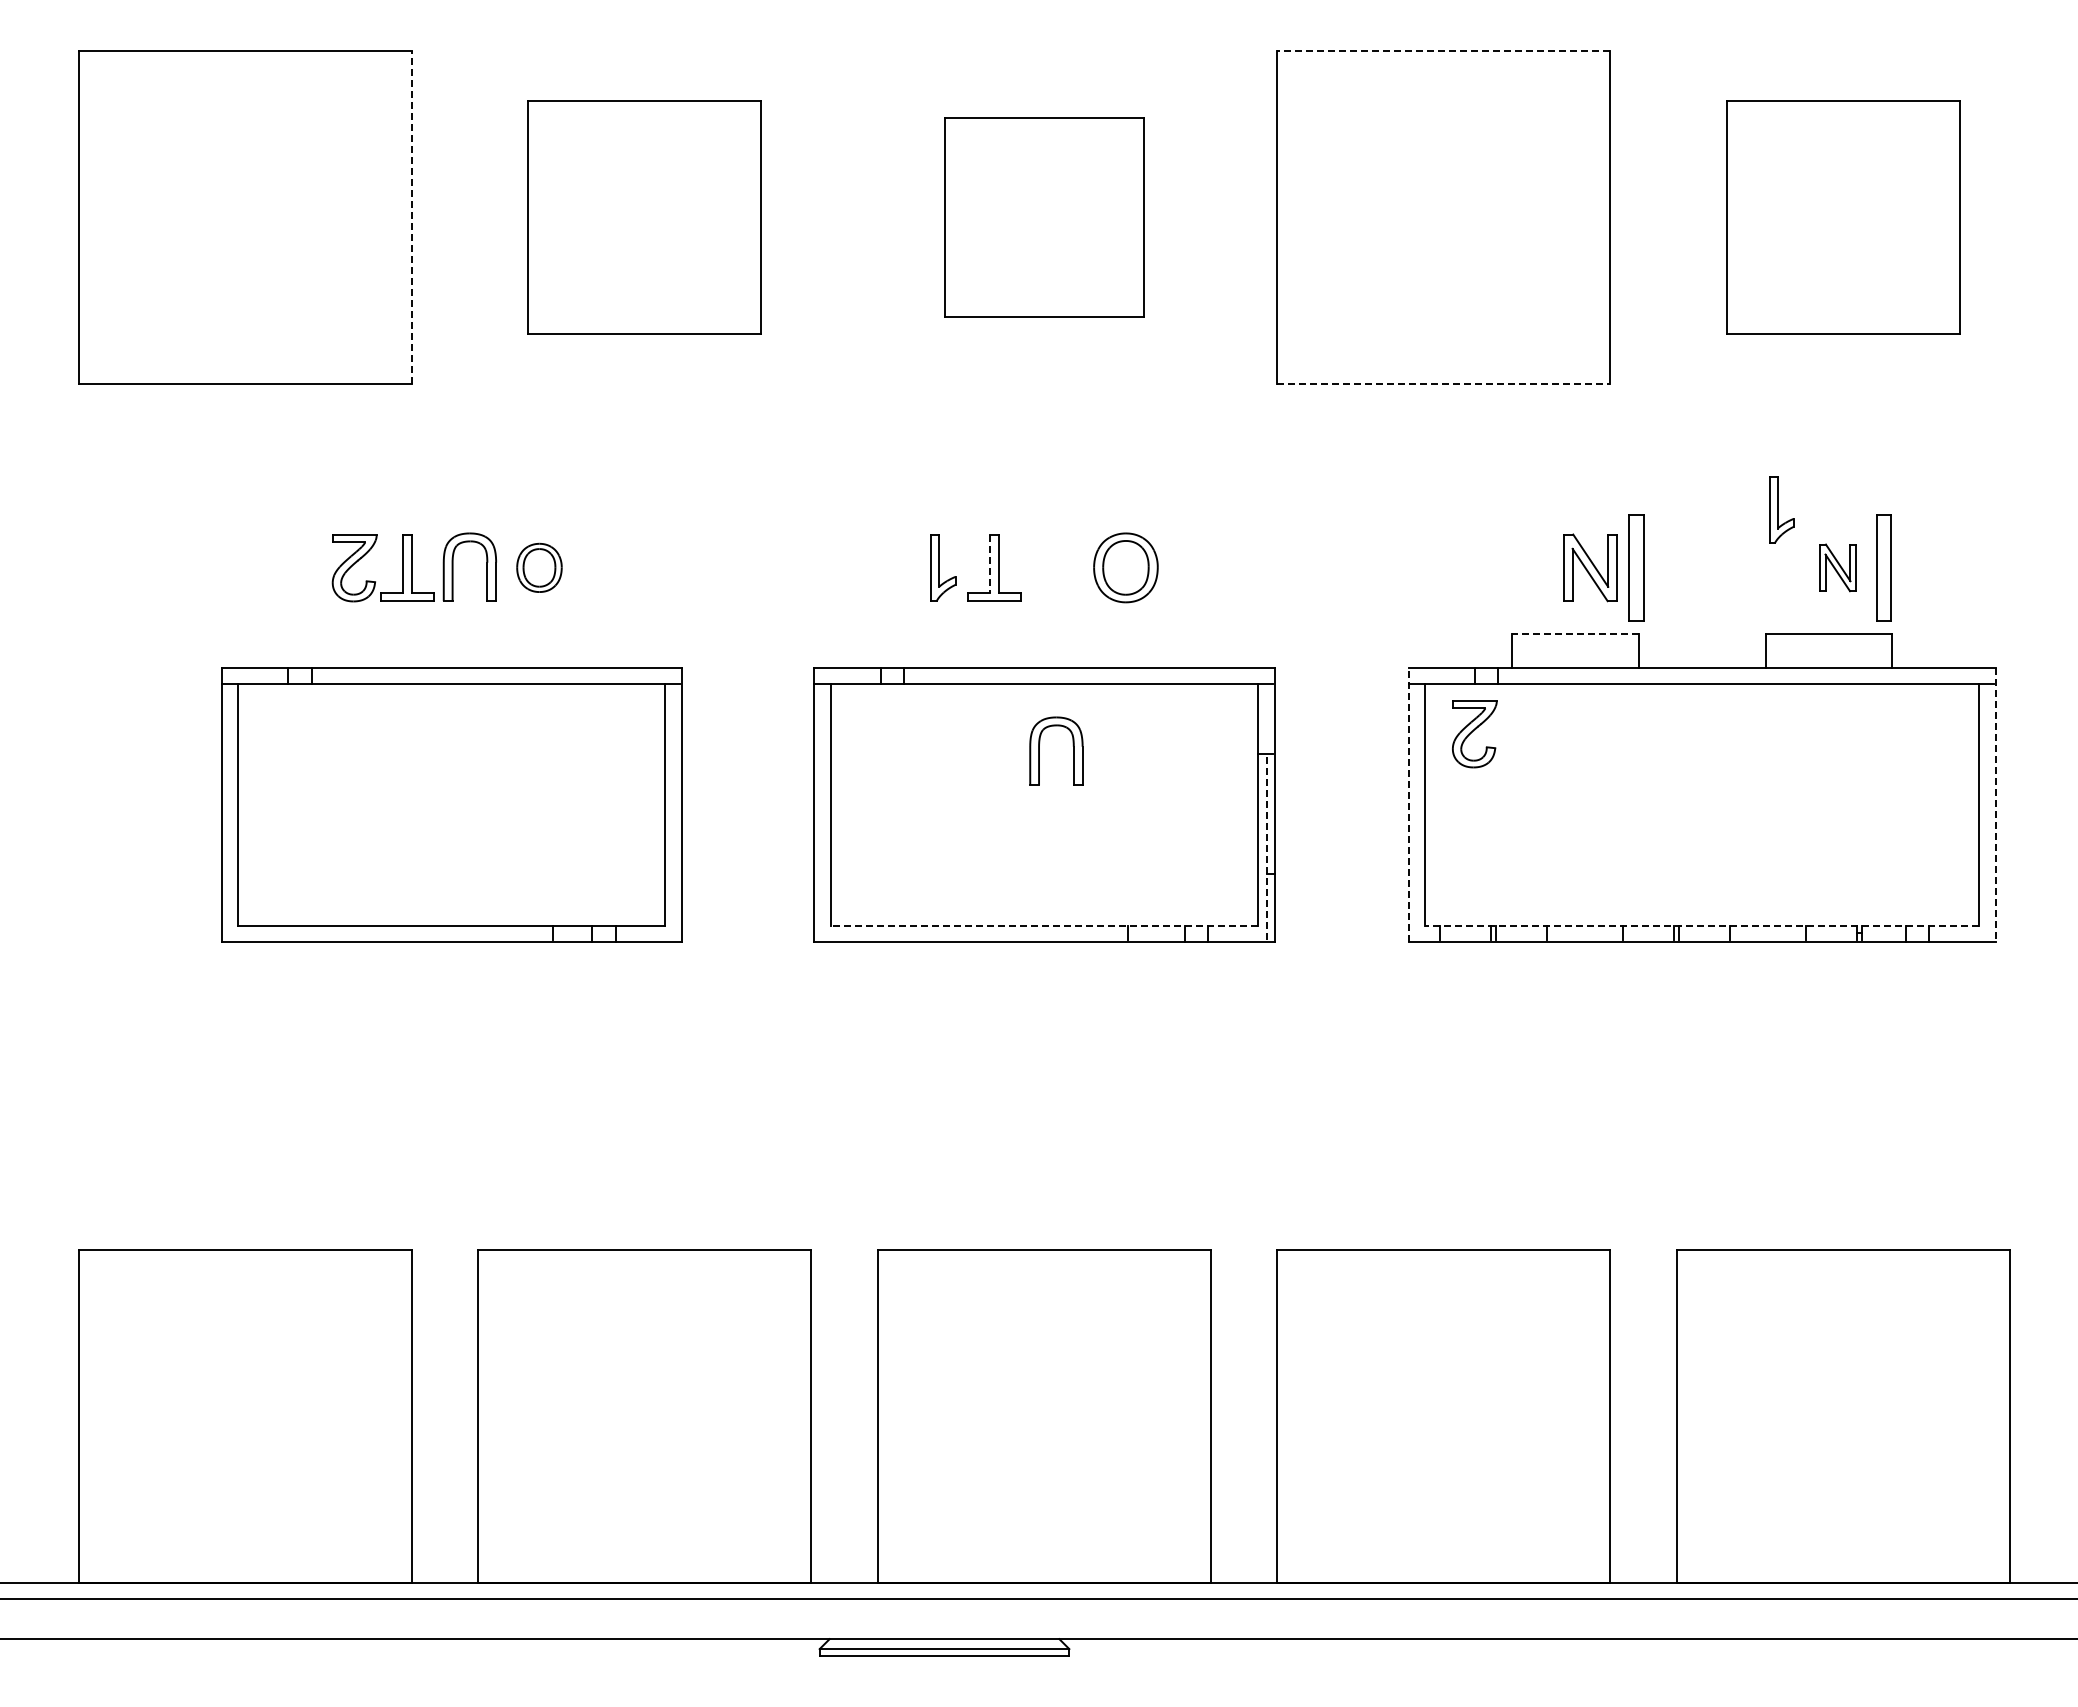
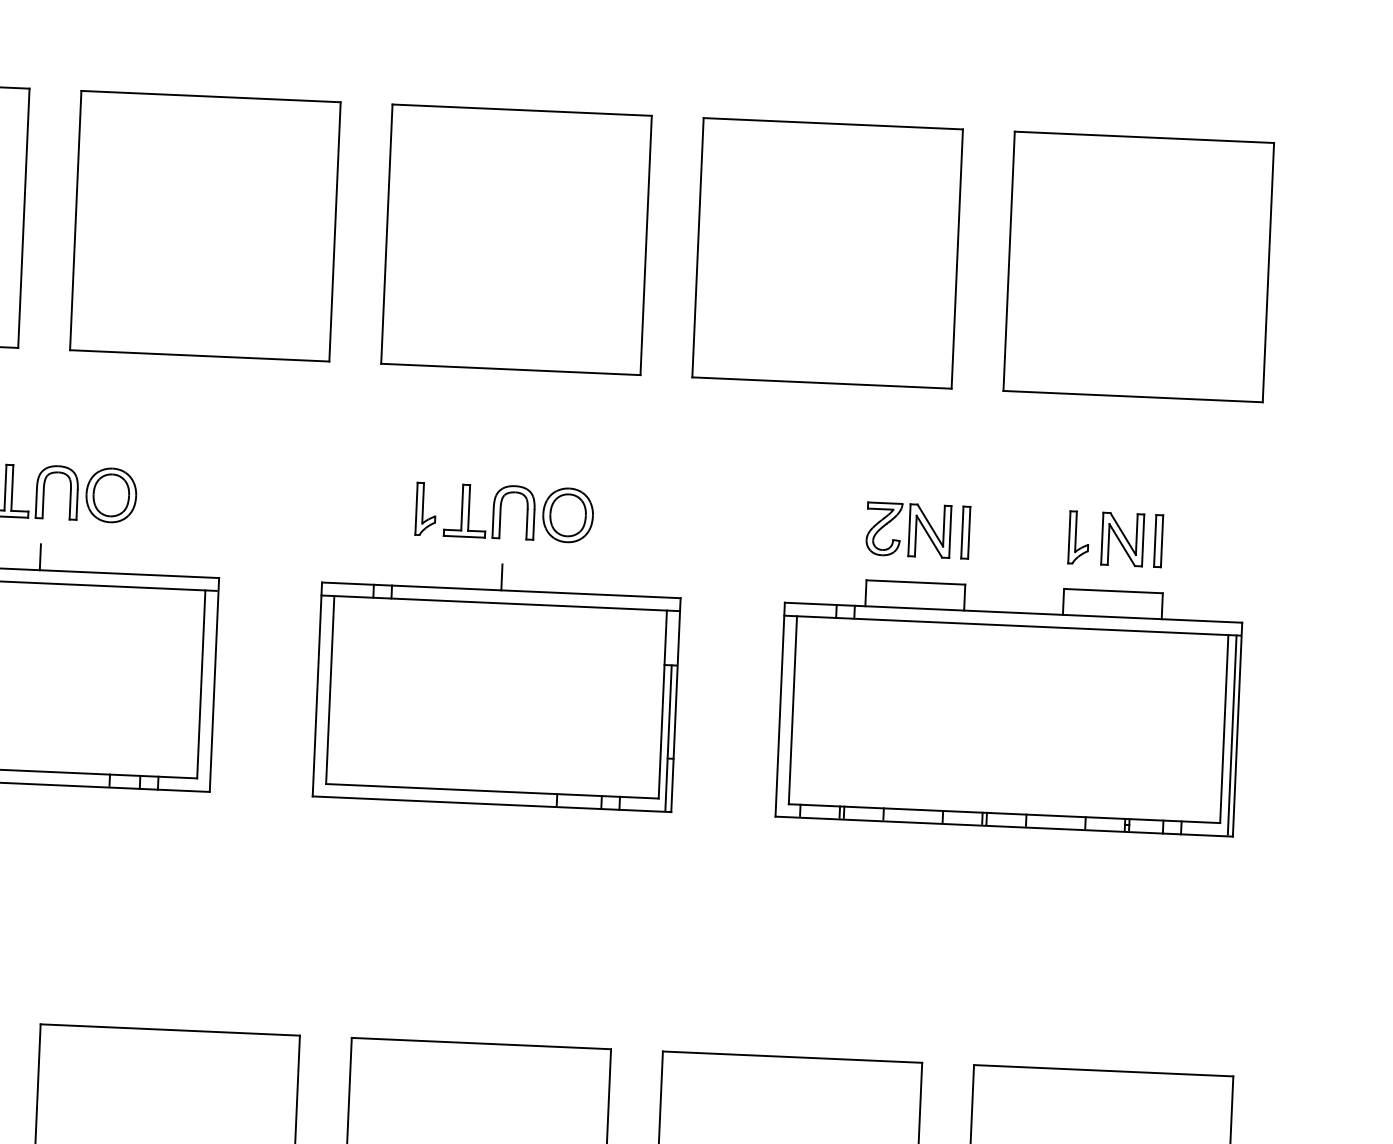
line: (1443, 51) -> (833, 123), dashed -> solid
line: (411, 217) -> (23, 218), dashed -> solid
part: (644, 217) -> (205, 226), size x1.43
part: (1044, 217) -> (516, 239), size x1.67
part: (1843, 217) -> (1138, 266), size x1.43
line: (1444, 384) -> (822, 383), dashed -> solid
part: (1781, 509) -> (1078, 537), moved
line: (989, 564) -> (461, 508), dashed -> solid
part: (539, 567) -> (111, 495), size x1.43
part: (1636, 567) -> (965, 532), size x0.62
part: (1837, 567) -> (1122, 539), size x1.43
part: (1884, 567) -> (1158, 540), size x0.62
line: (1574, 634) -> (915, 582), dashed -> solid
line: (452, 650) -> (40, 556), added
line: (1044, 650) -> (501, 576), added
part: (1474, 734) -> (883, 529), moved
part: (1072, 745) -> (526, 508), moved
line: (1408, 804) -> (780, 709), dashed -> solid
line: (1995, 805) -> (1237, 730), dashed -> solid
line: (1989, 812) -> (1232, 735), added
line: (1267, 847) -> (668, 737), dashed -> solid
line: (1044, 925) -> (492, 791), dashed -> solid
line: (1701, 925) -> (1004, 813), dashed -> solid

